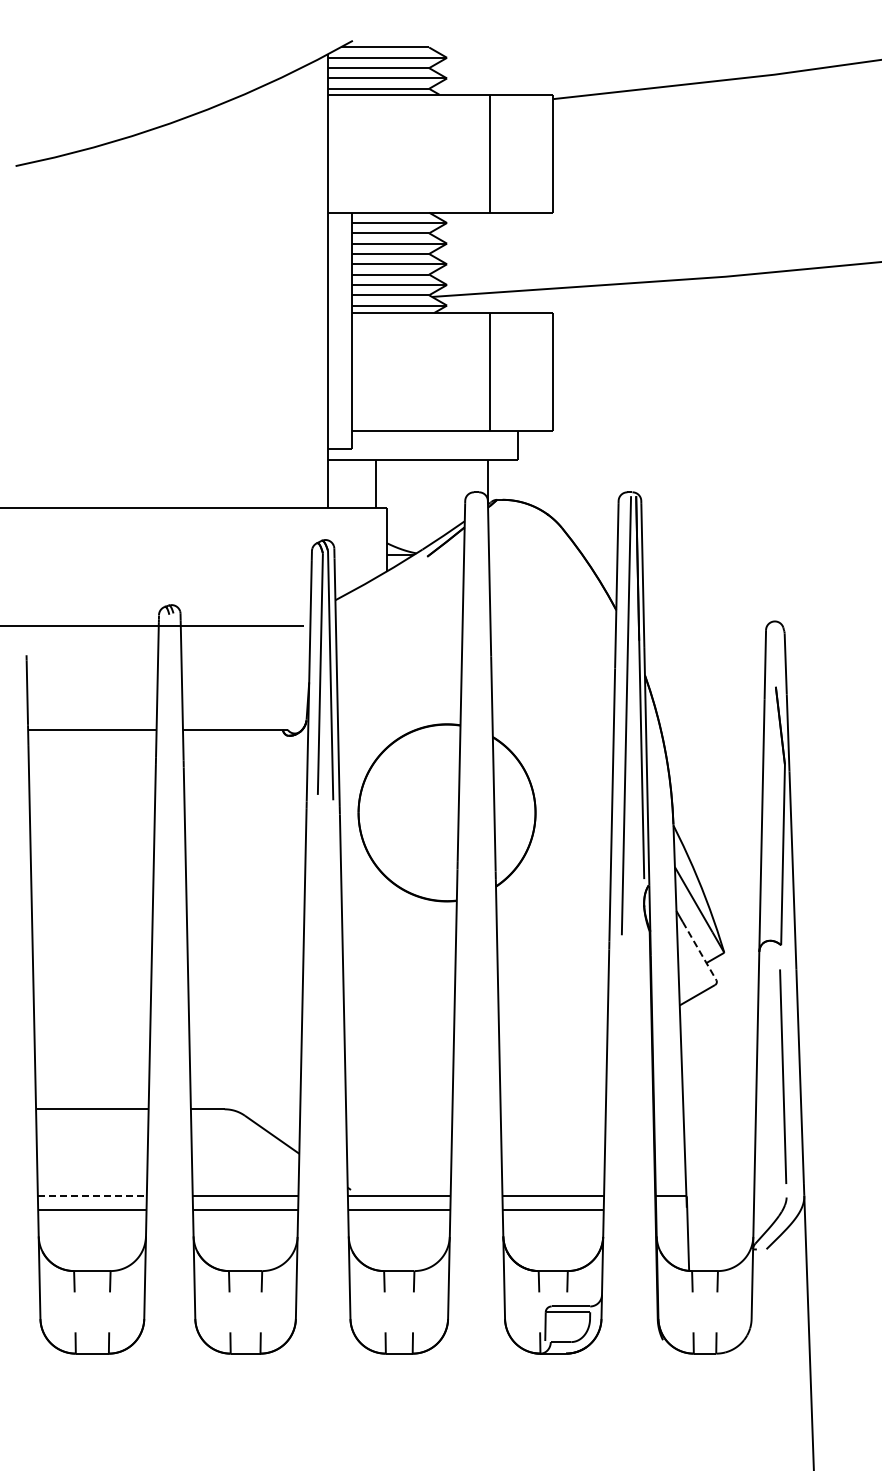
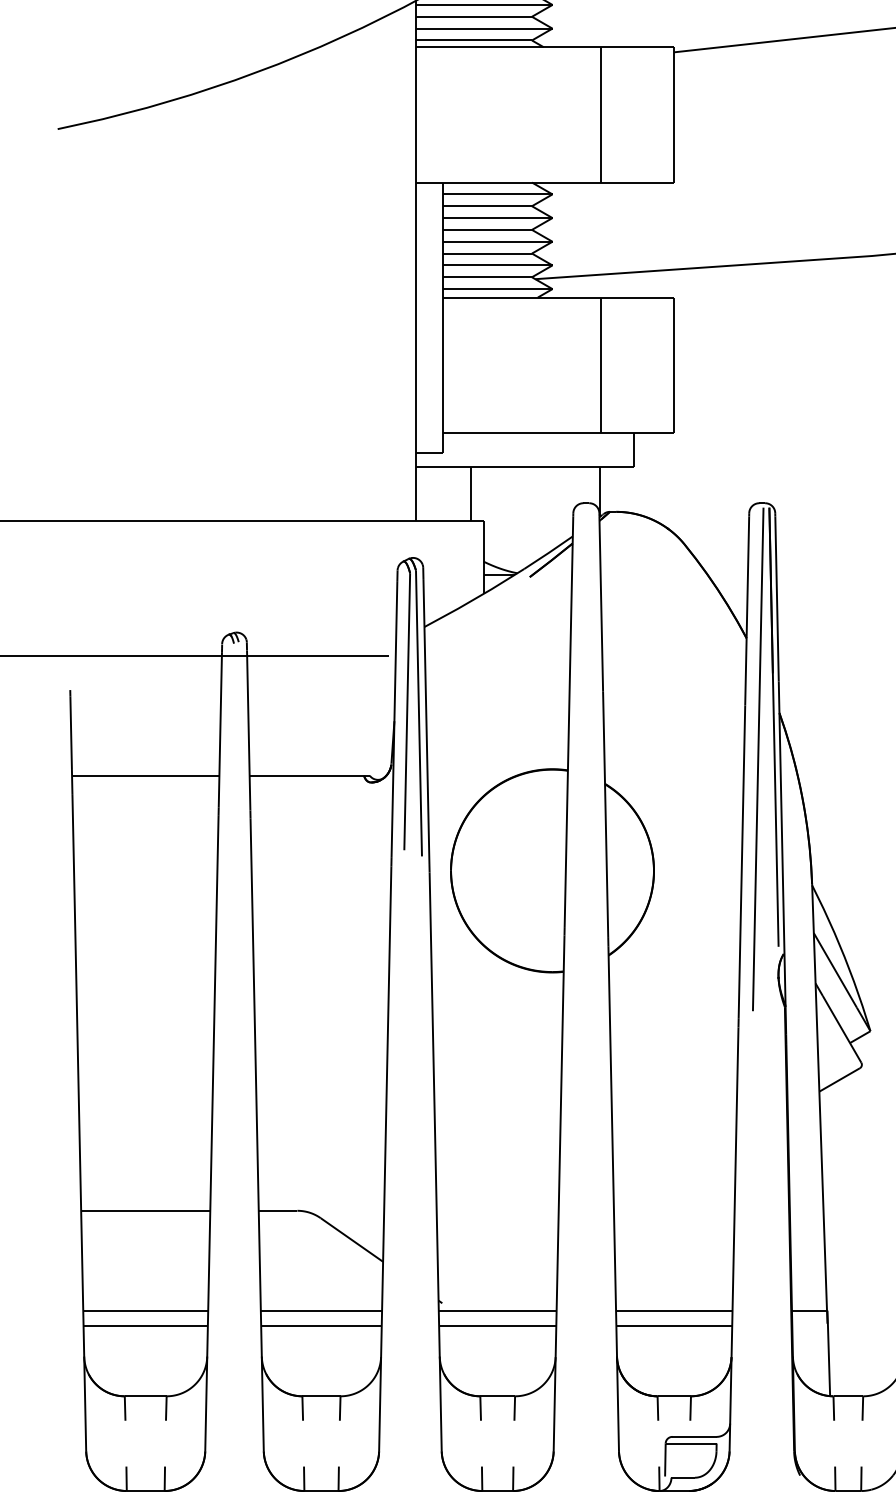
line: (699, 951) -> (841, 1029), dashed -> solid
line: (92, 1196) -> (145, 1310), dashed -> solid

